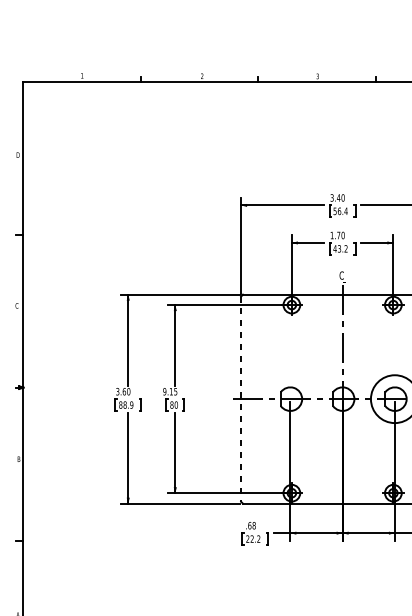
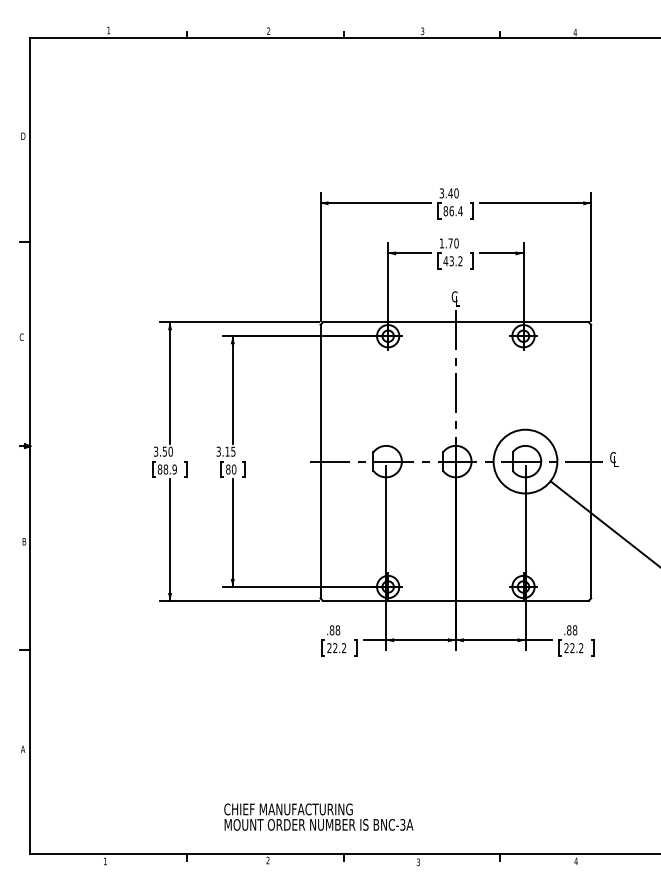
text: (334, 211) -> (445, 211), 56.4 -> 86.4
text: (124, 391) -> (164, 451), 3.60 -> 3.50
text: (164, 391) -> (218, 451), 9.15 -> 3.15
line: (241, 399) -> (320, 461), dashed -> solid
text: (249, 525) -> (331, 630), .68 -> .88

